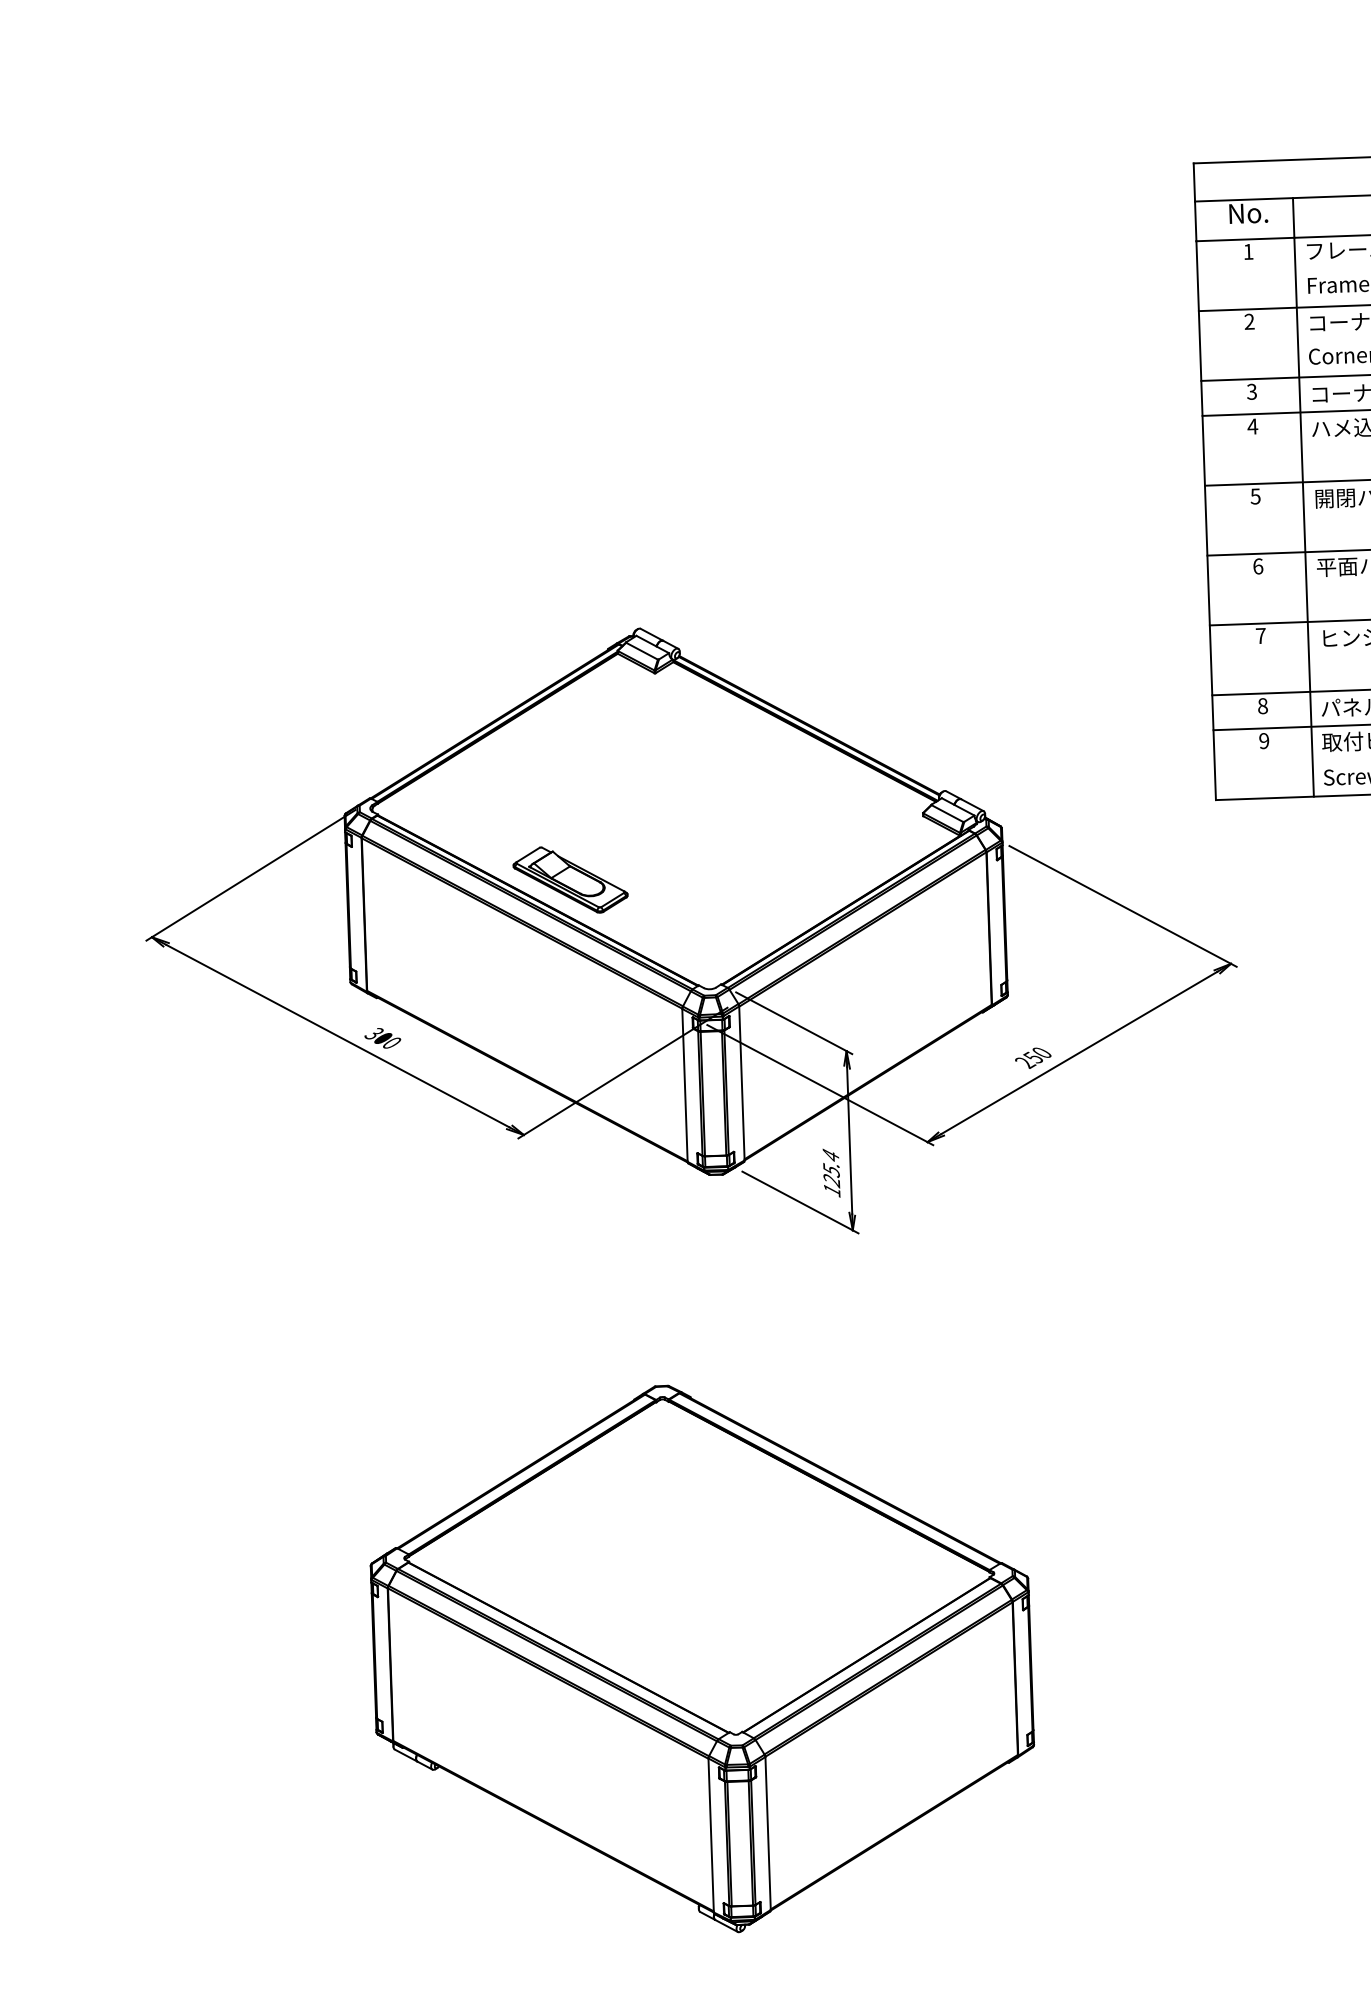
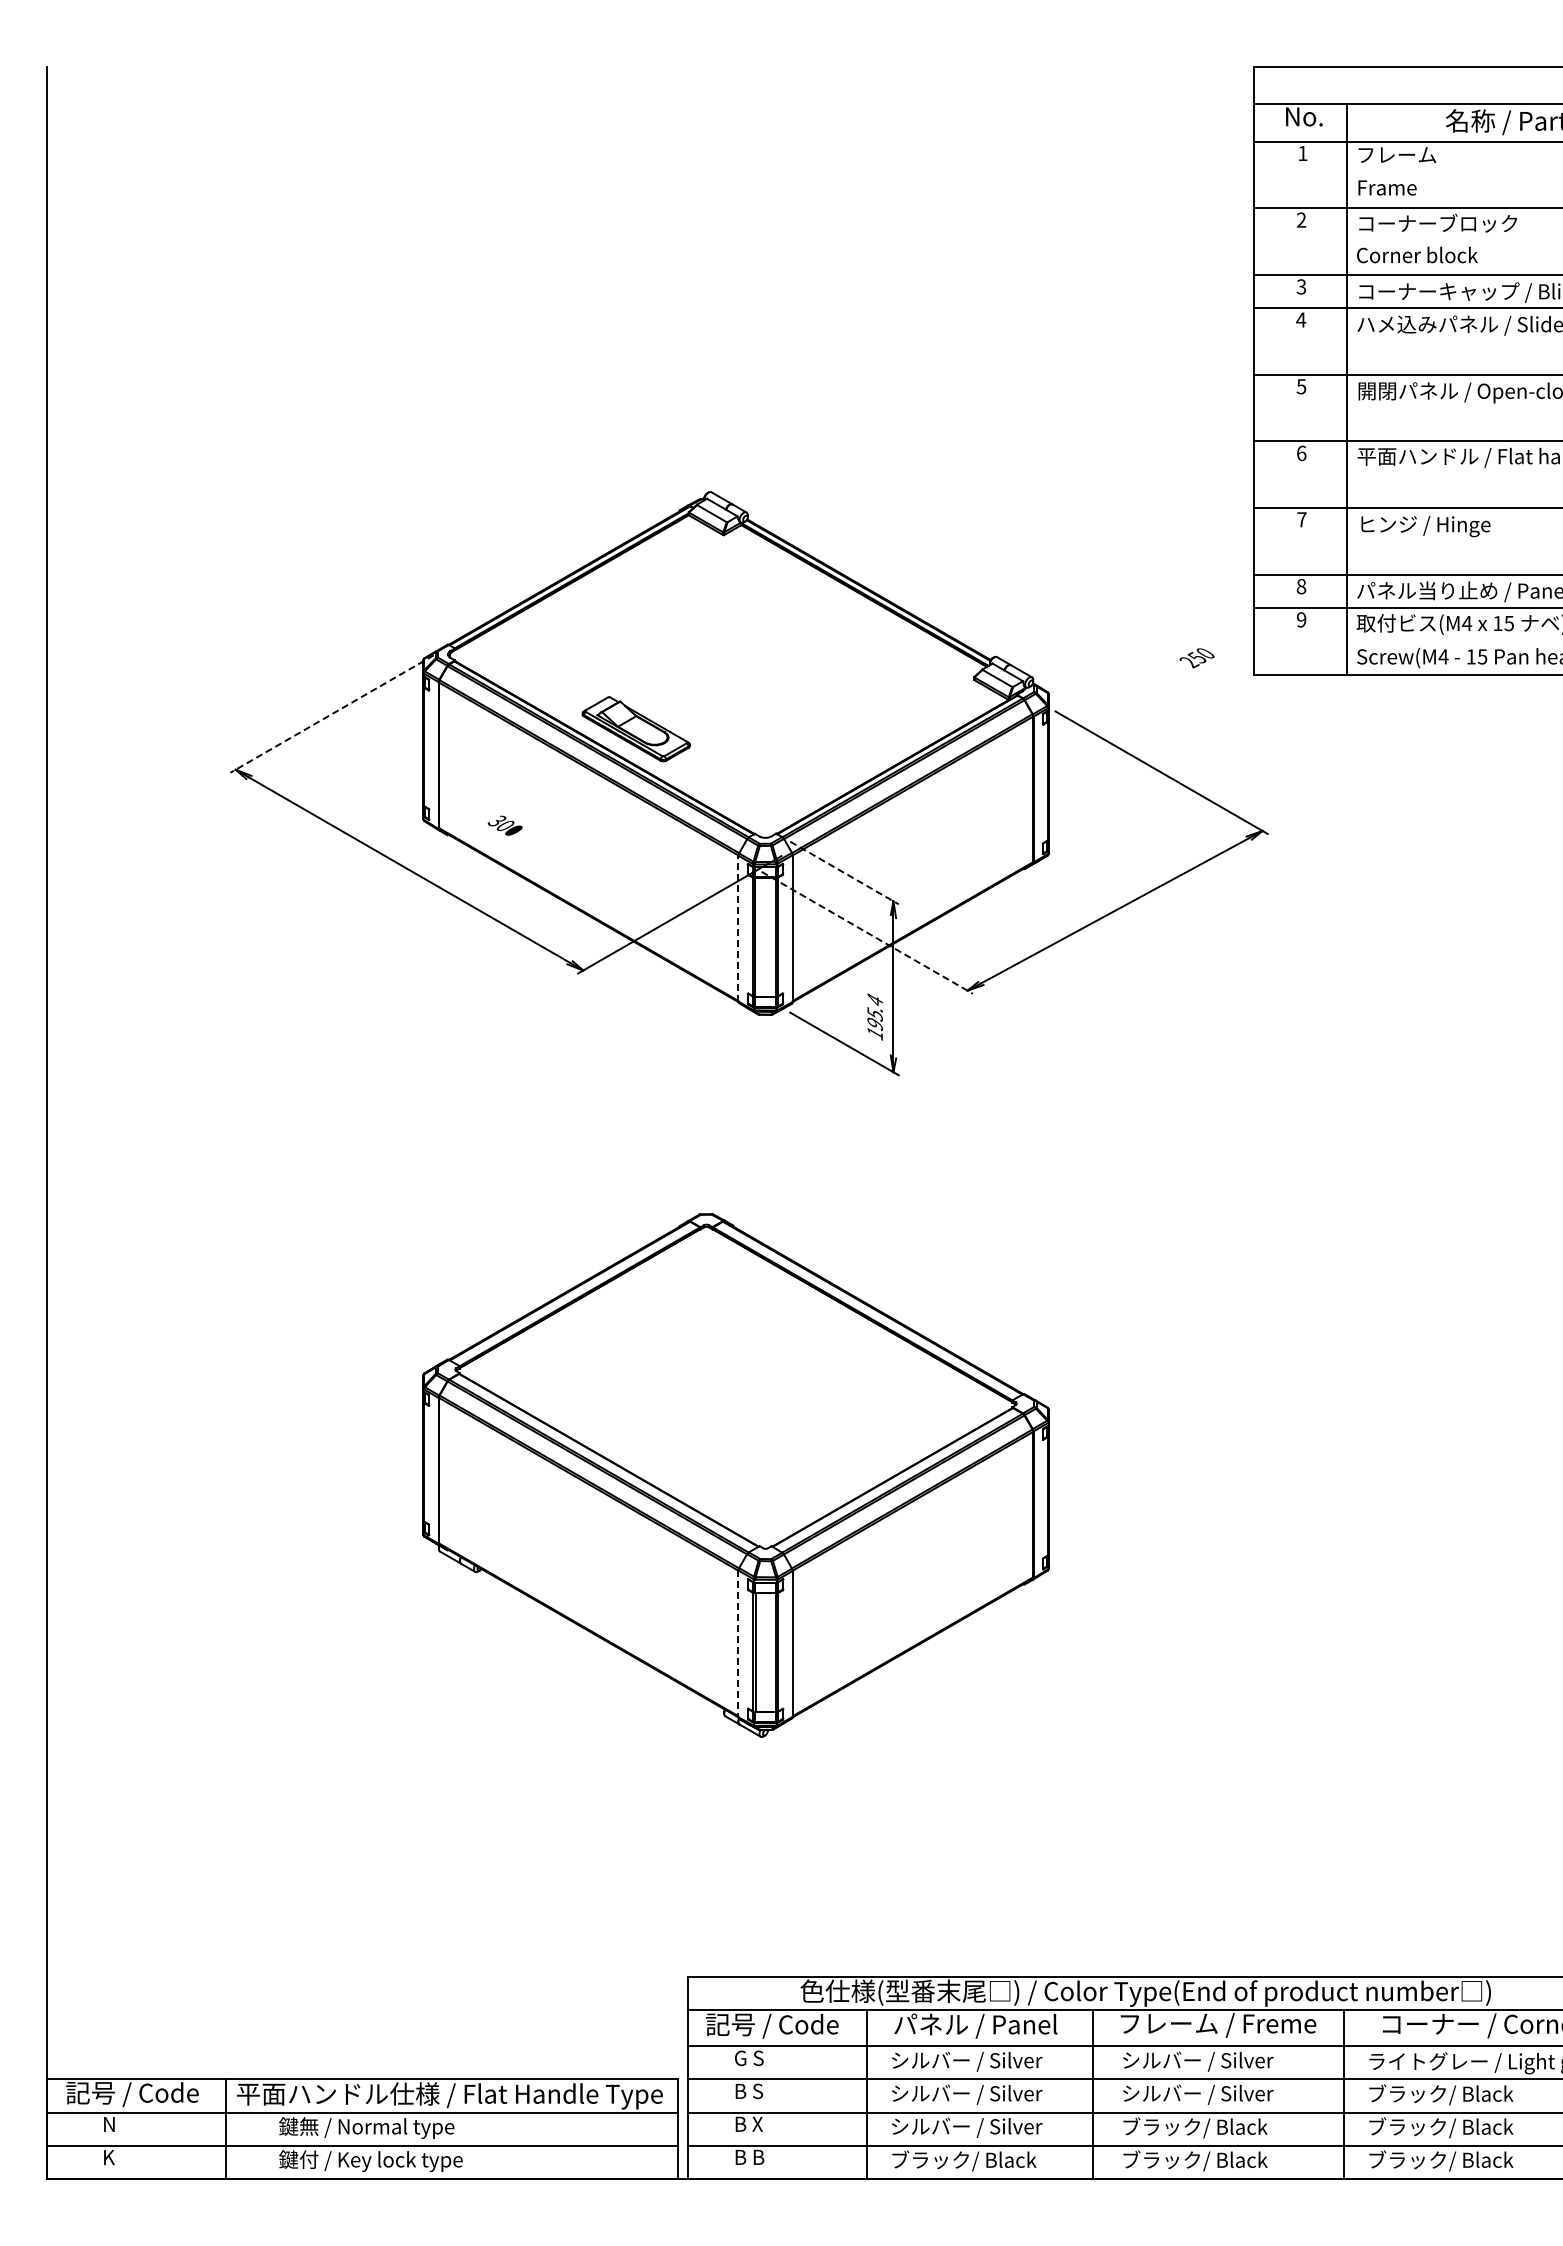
line: (250, 875) -> (331, 714), solid -> dashed
line: (794, 1023) -> (844, 873), solid -> dashed
text: (382, 1038) -> (504, 825), moved
text: (1032, 1058) -> (1196, 658), moved
line: (820, 1084) -> (867, 932), solid -> dashed
line: (685, 1085) -> (738, 928), solid -> dashed
text: (831, 1180) -> (874, 1024), 125.4 -> 195.4
line: (711, 1836) -> (738, 1644), solid -> dashed

